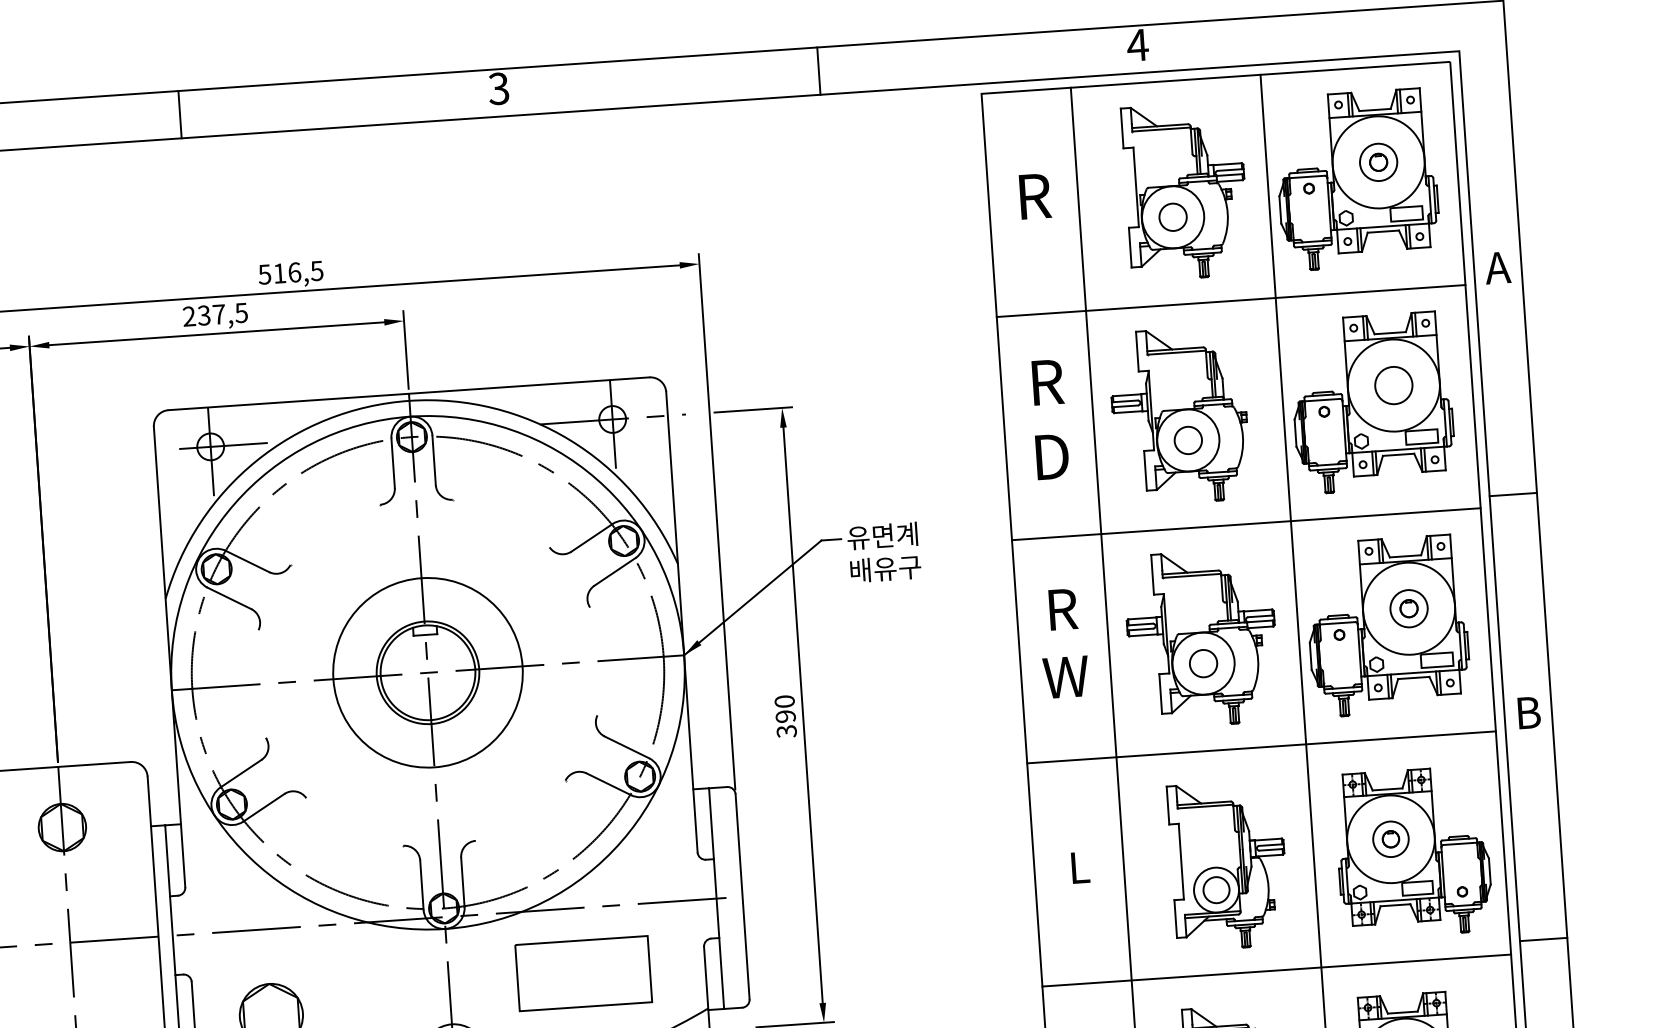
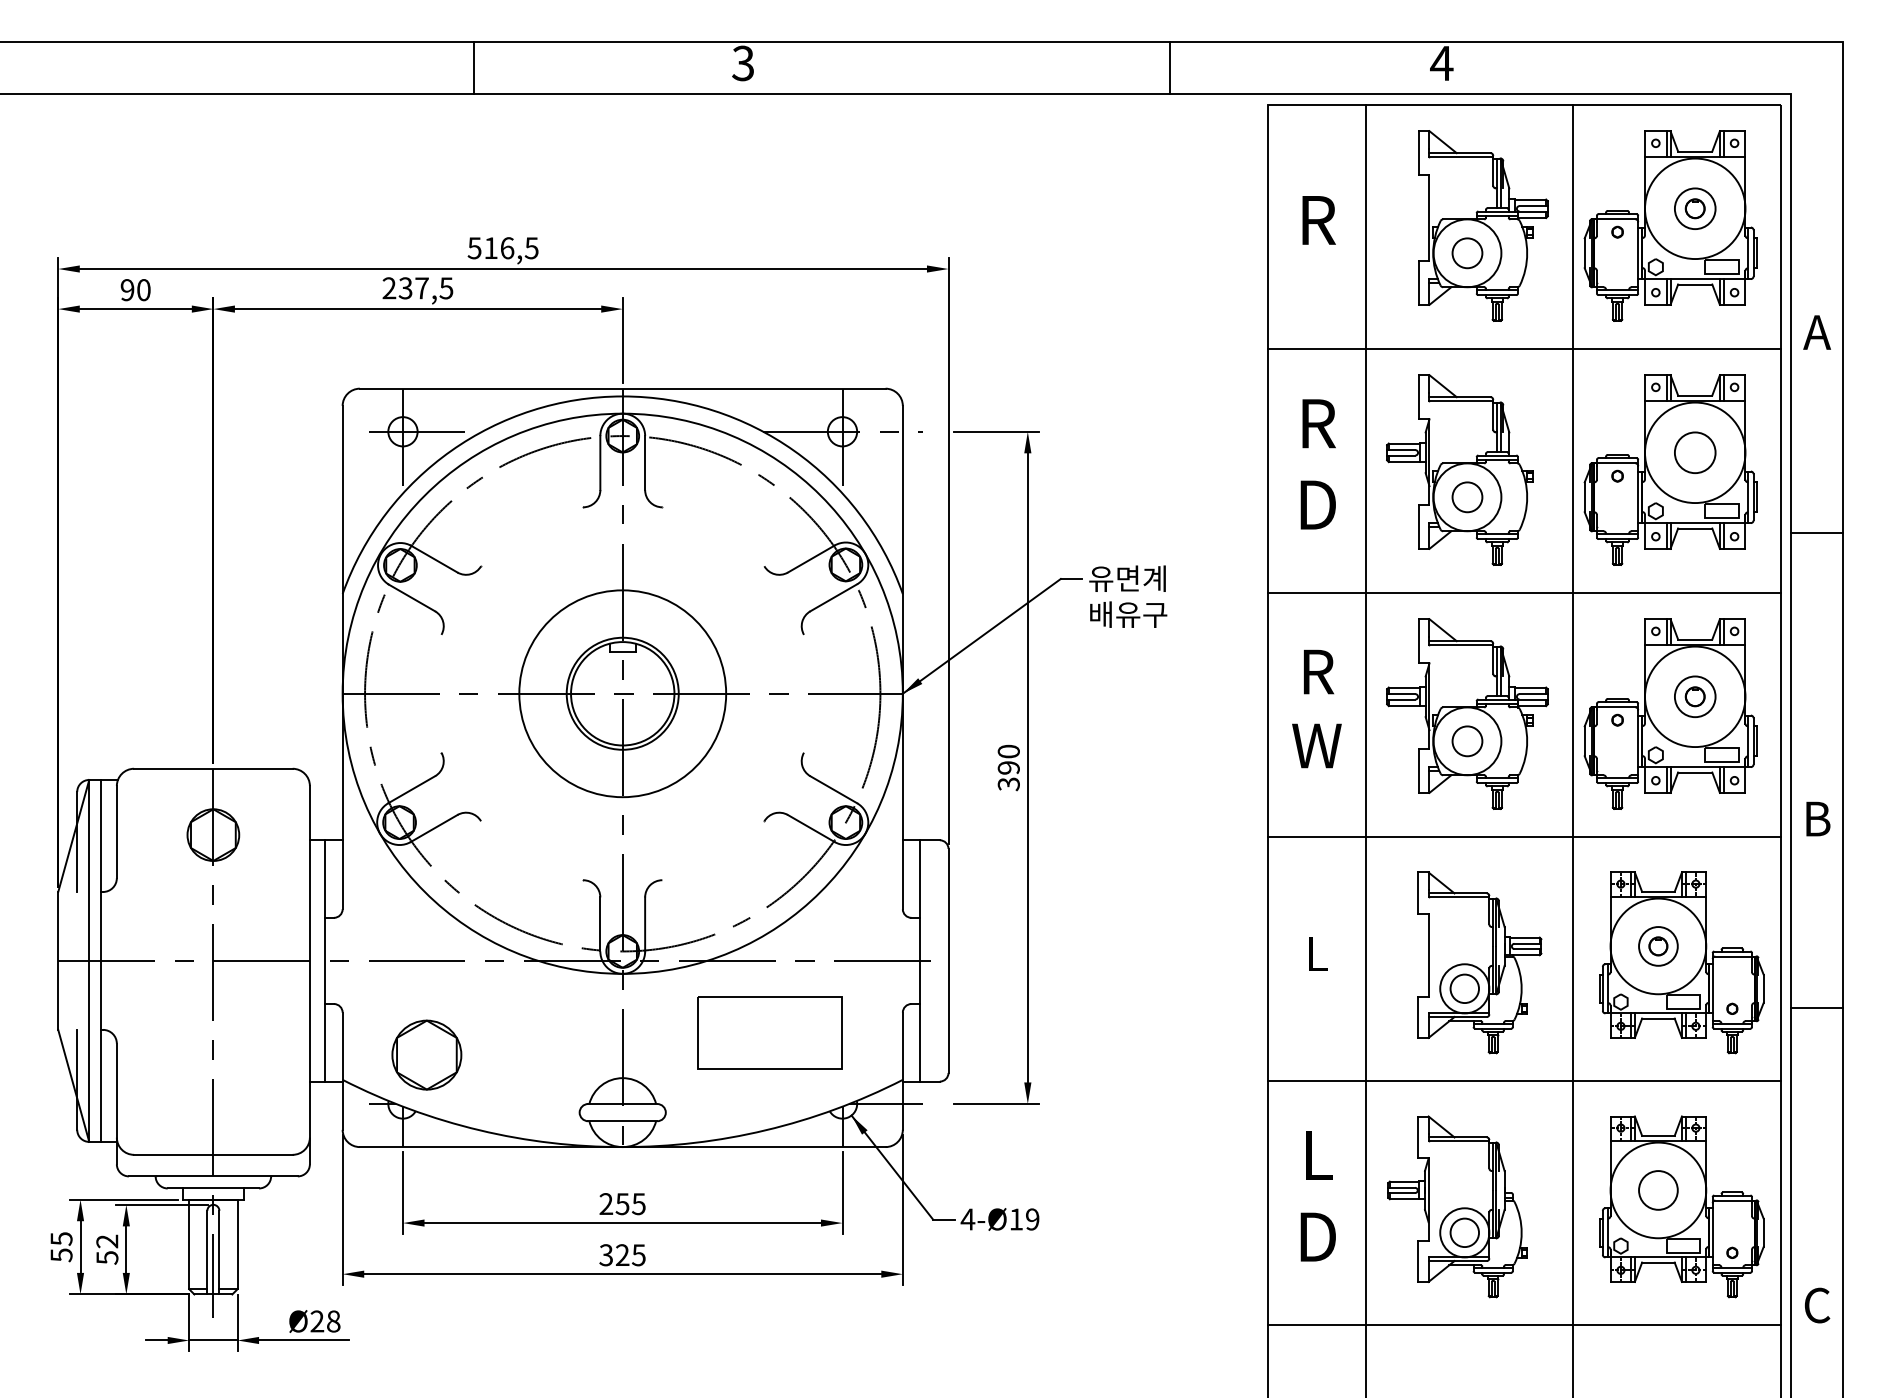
line: (818, 70) -> (1169, 67), moved
line: (180, 114) -> (474, 67), moved
line: (1513, 494) -> (1817, 533), moved
line: (1543, 939) -> (1817, 1007), moved

